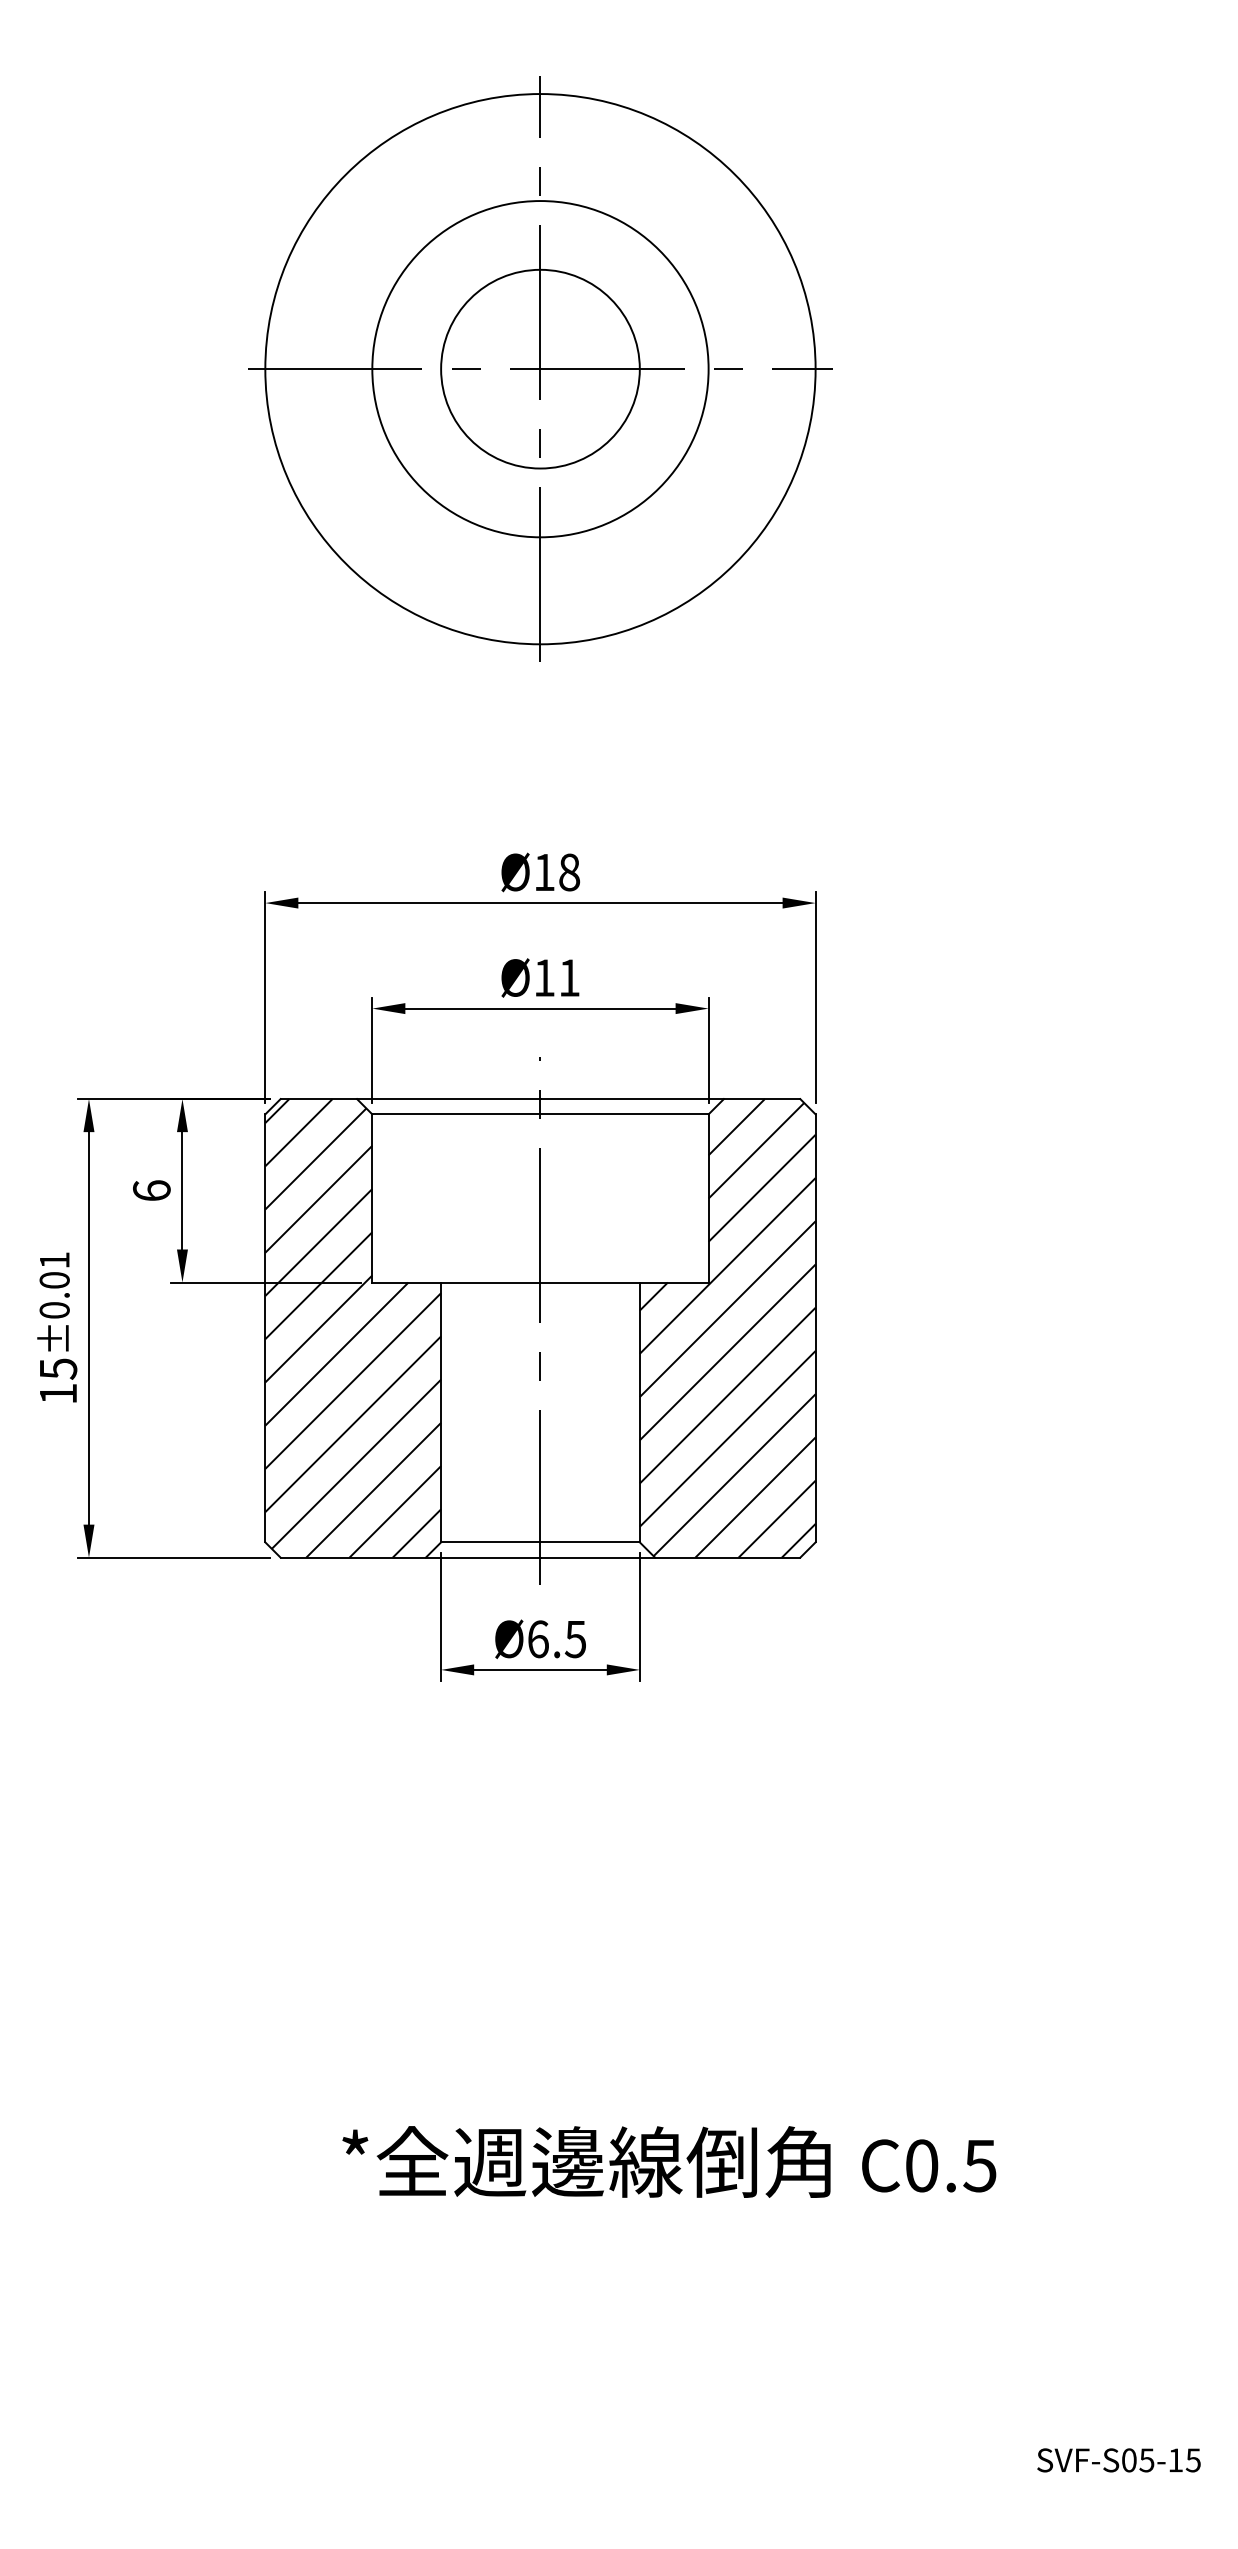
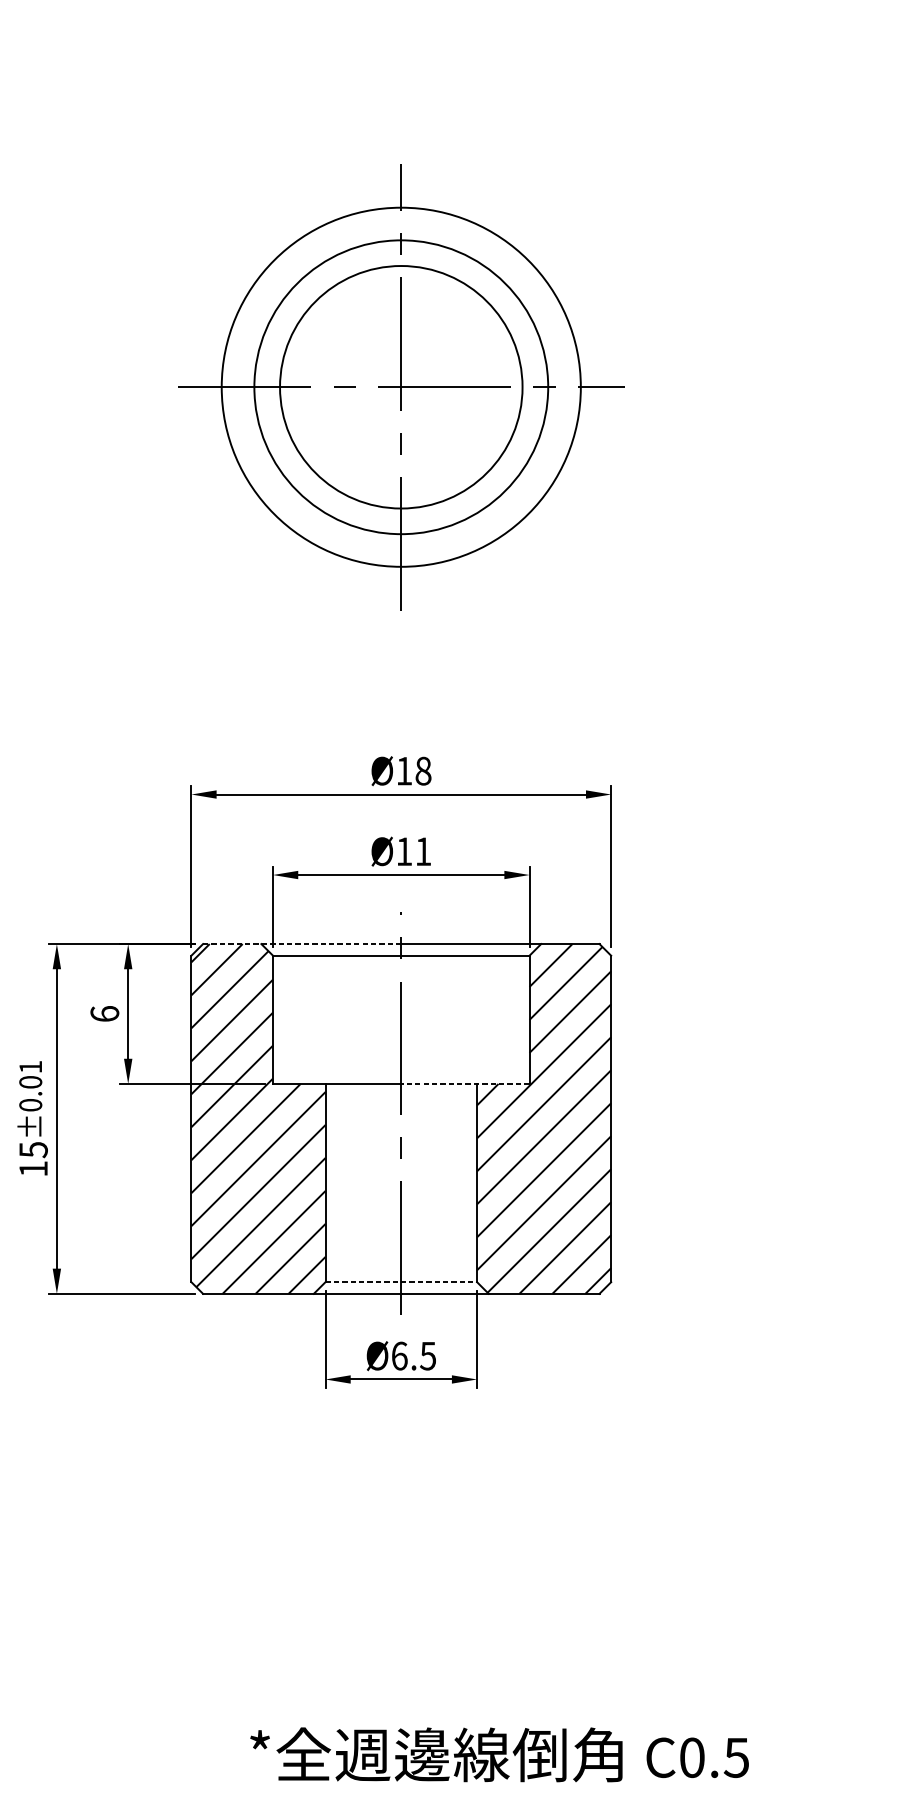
circle: (540, 368) -> (401, 386), size x1.6
circle: (540, 369) -> (401, 387), size x0.7
circle: (540, 369) -> (401, 387), size x1.4
line: (411, 1099) -> (302, 944), solid -> dashed
line: (624, 1282) -> (465, 1083), solid -> dashed
line: (540, 1542) -> (401, 1282), solid -> dashed

